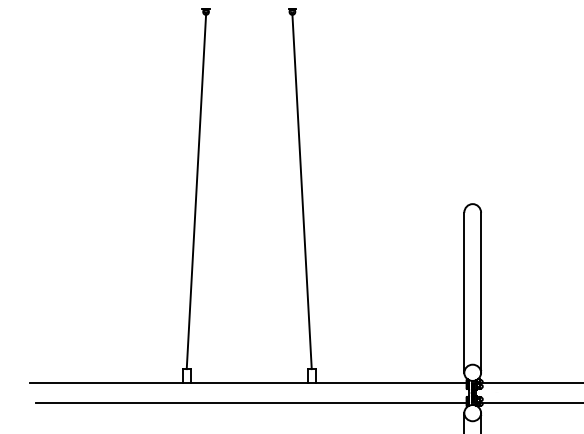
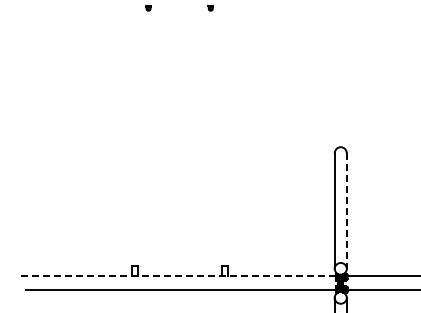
line: (196, 192) -> (141, 138), removed
line: (301, 192) -> (217, 138), removed
line: (480, 291) -> (346, 210), solid -> dashed
line: (248, 383) -> (179, 276), solid -> dashed

